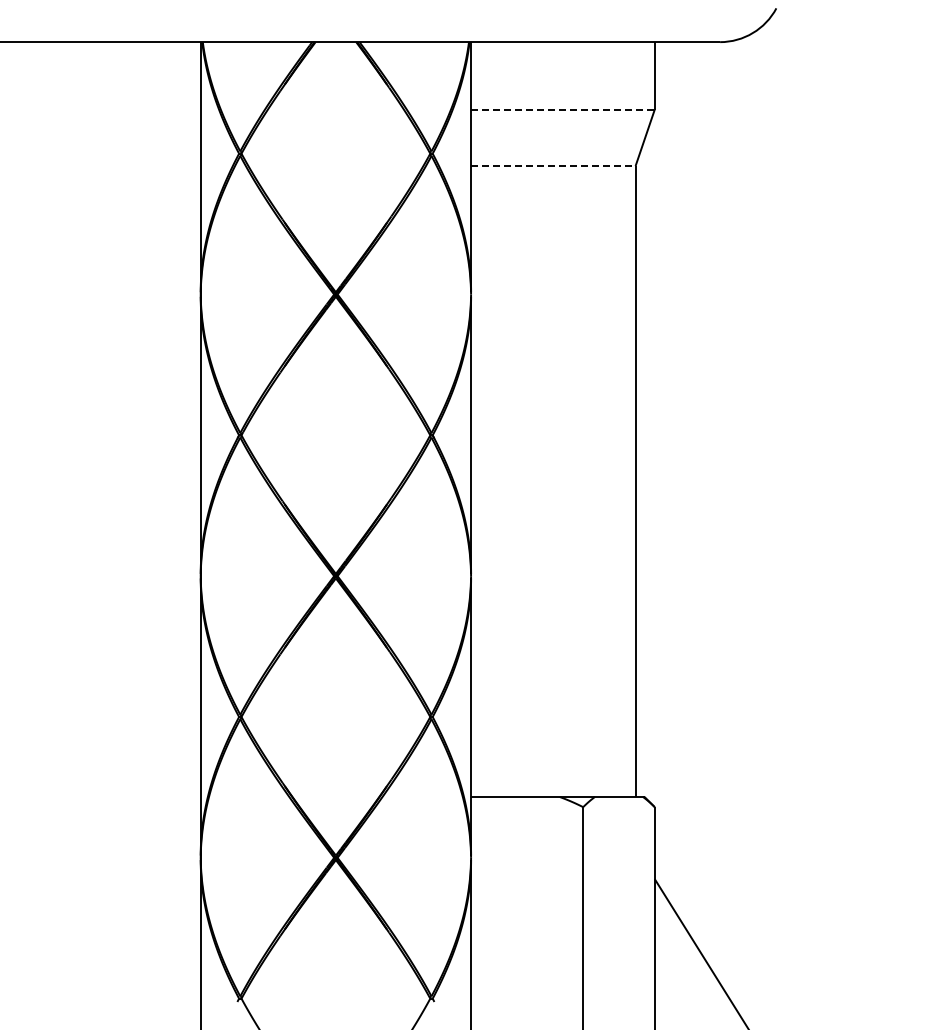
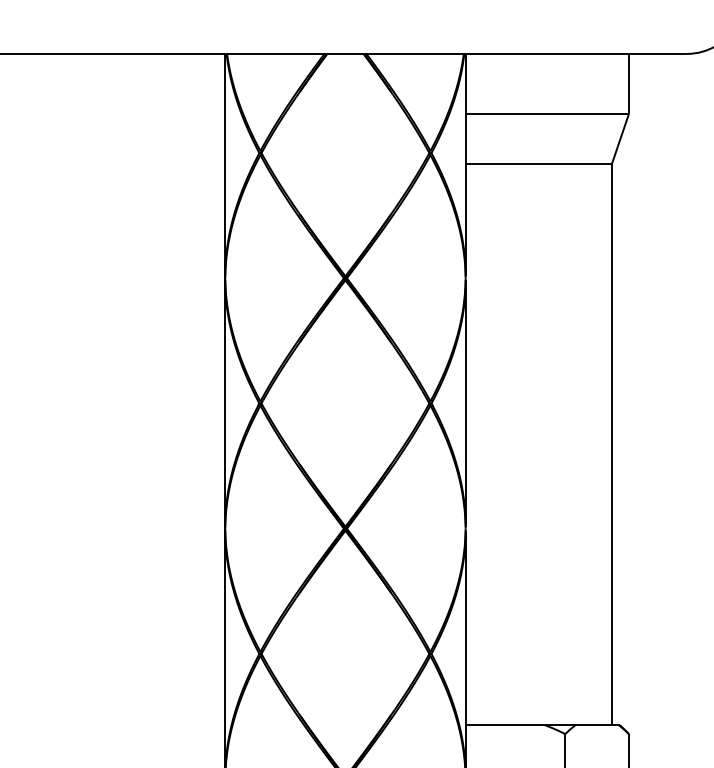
line: (562, 109) -> (546, 113), dashed -> solid
line: (553, 166) -> (538, 164), dashed -> solid

